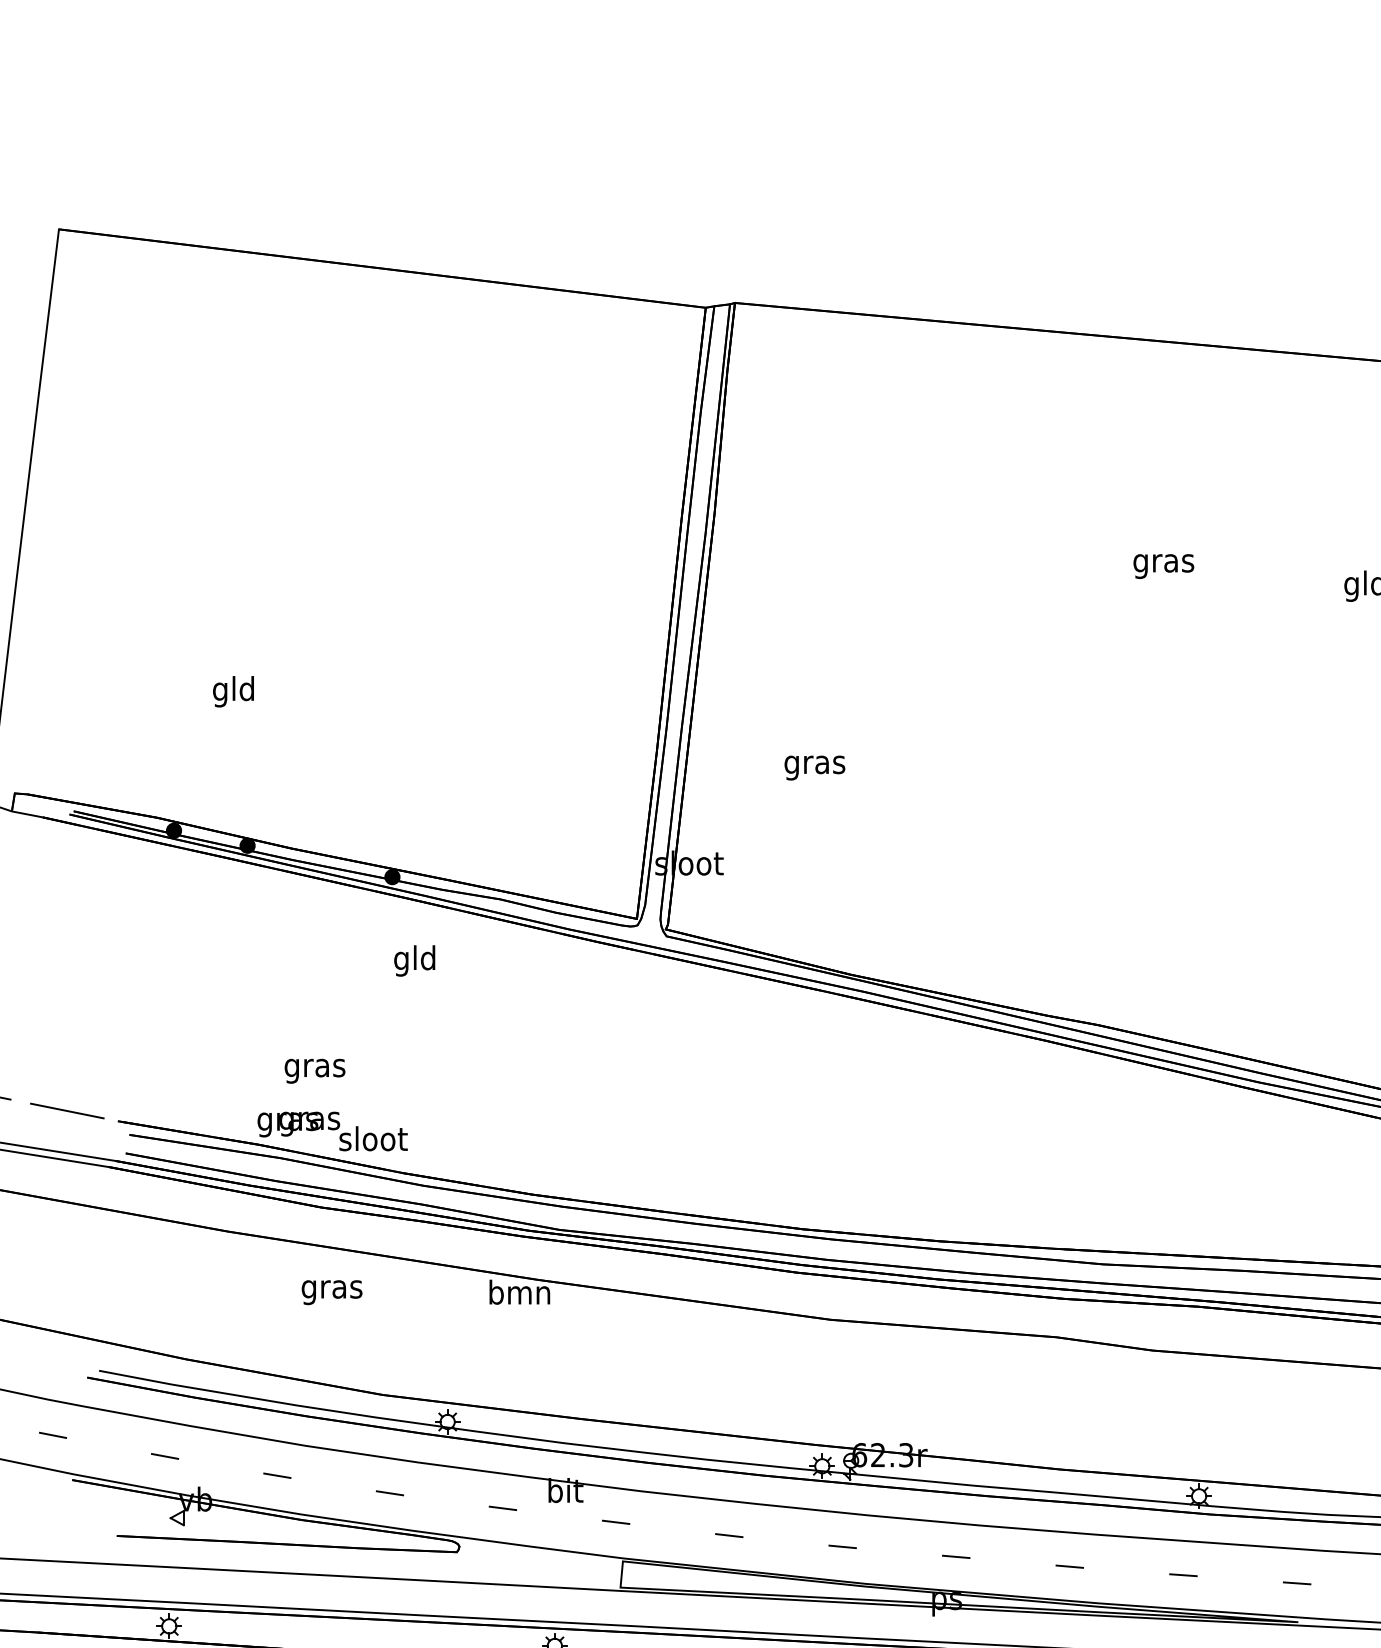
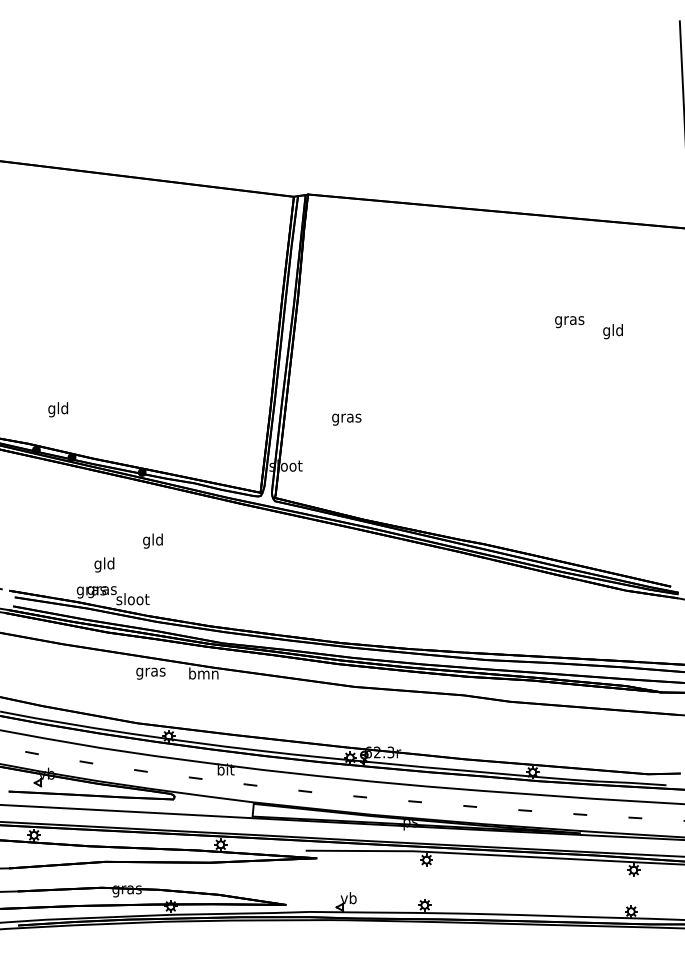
text: (1163, 567) -> (569, 322), moved
text: (234, 691) -> (58, 409), moved
text: (413, 959) -> (152, 540), moved
text: (314, 1067) -> (104, 564), gras -> gld
text: (331, 1292) -> (150, 673), moved

